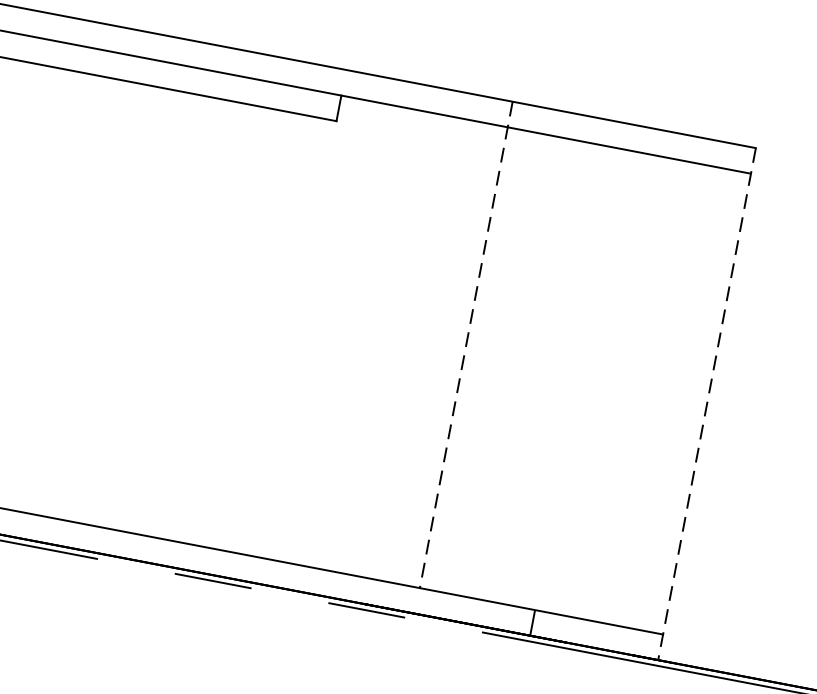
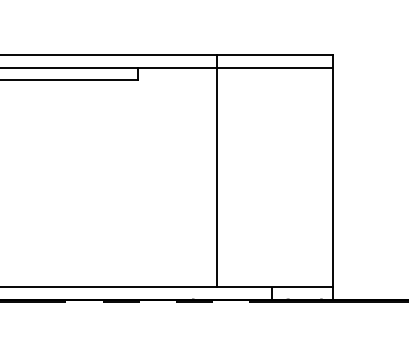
line: (465, 344) -> (216, 171), dashed -> solid
line: (705, 403) -> (332, 177), dashed -> solid

